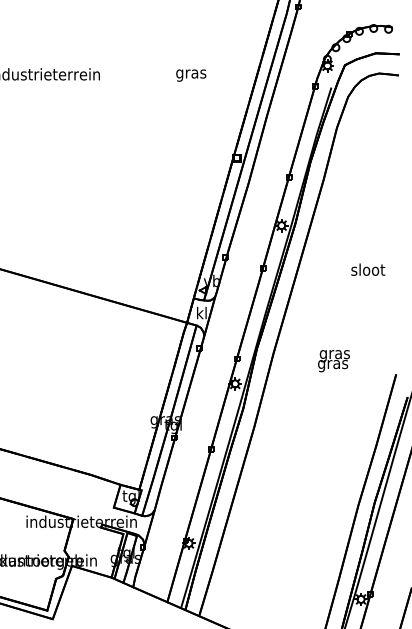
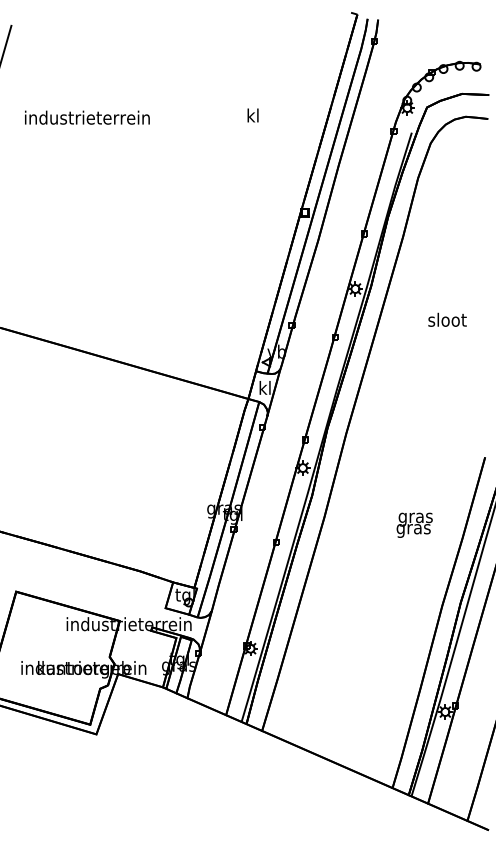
text: (191, 74) -> (253, 117), gras -> kl
text: (368, 269) -> (447, 319), moved
text: (333, 360) -> (414, 524), moved

